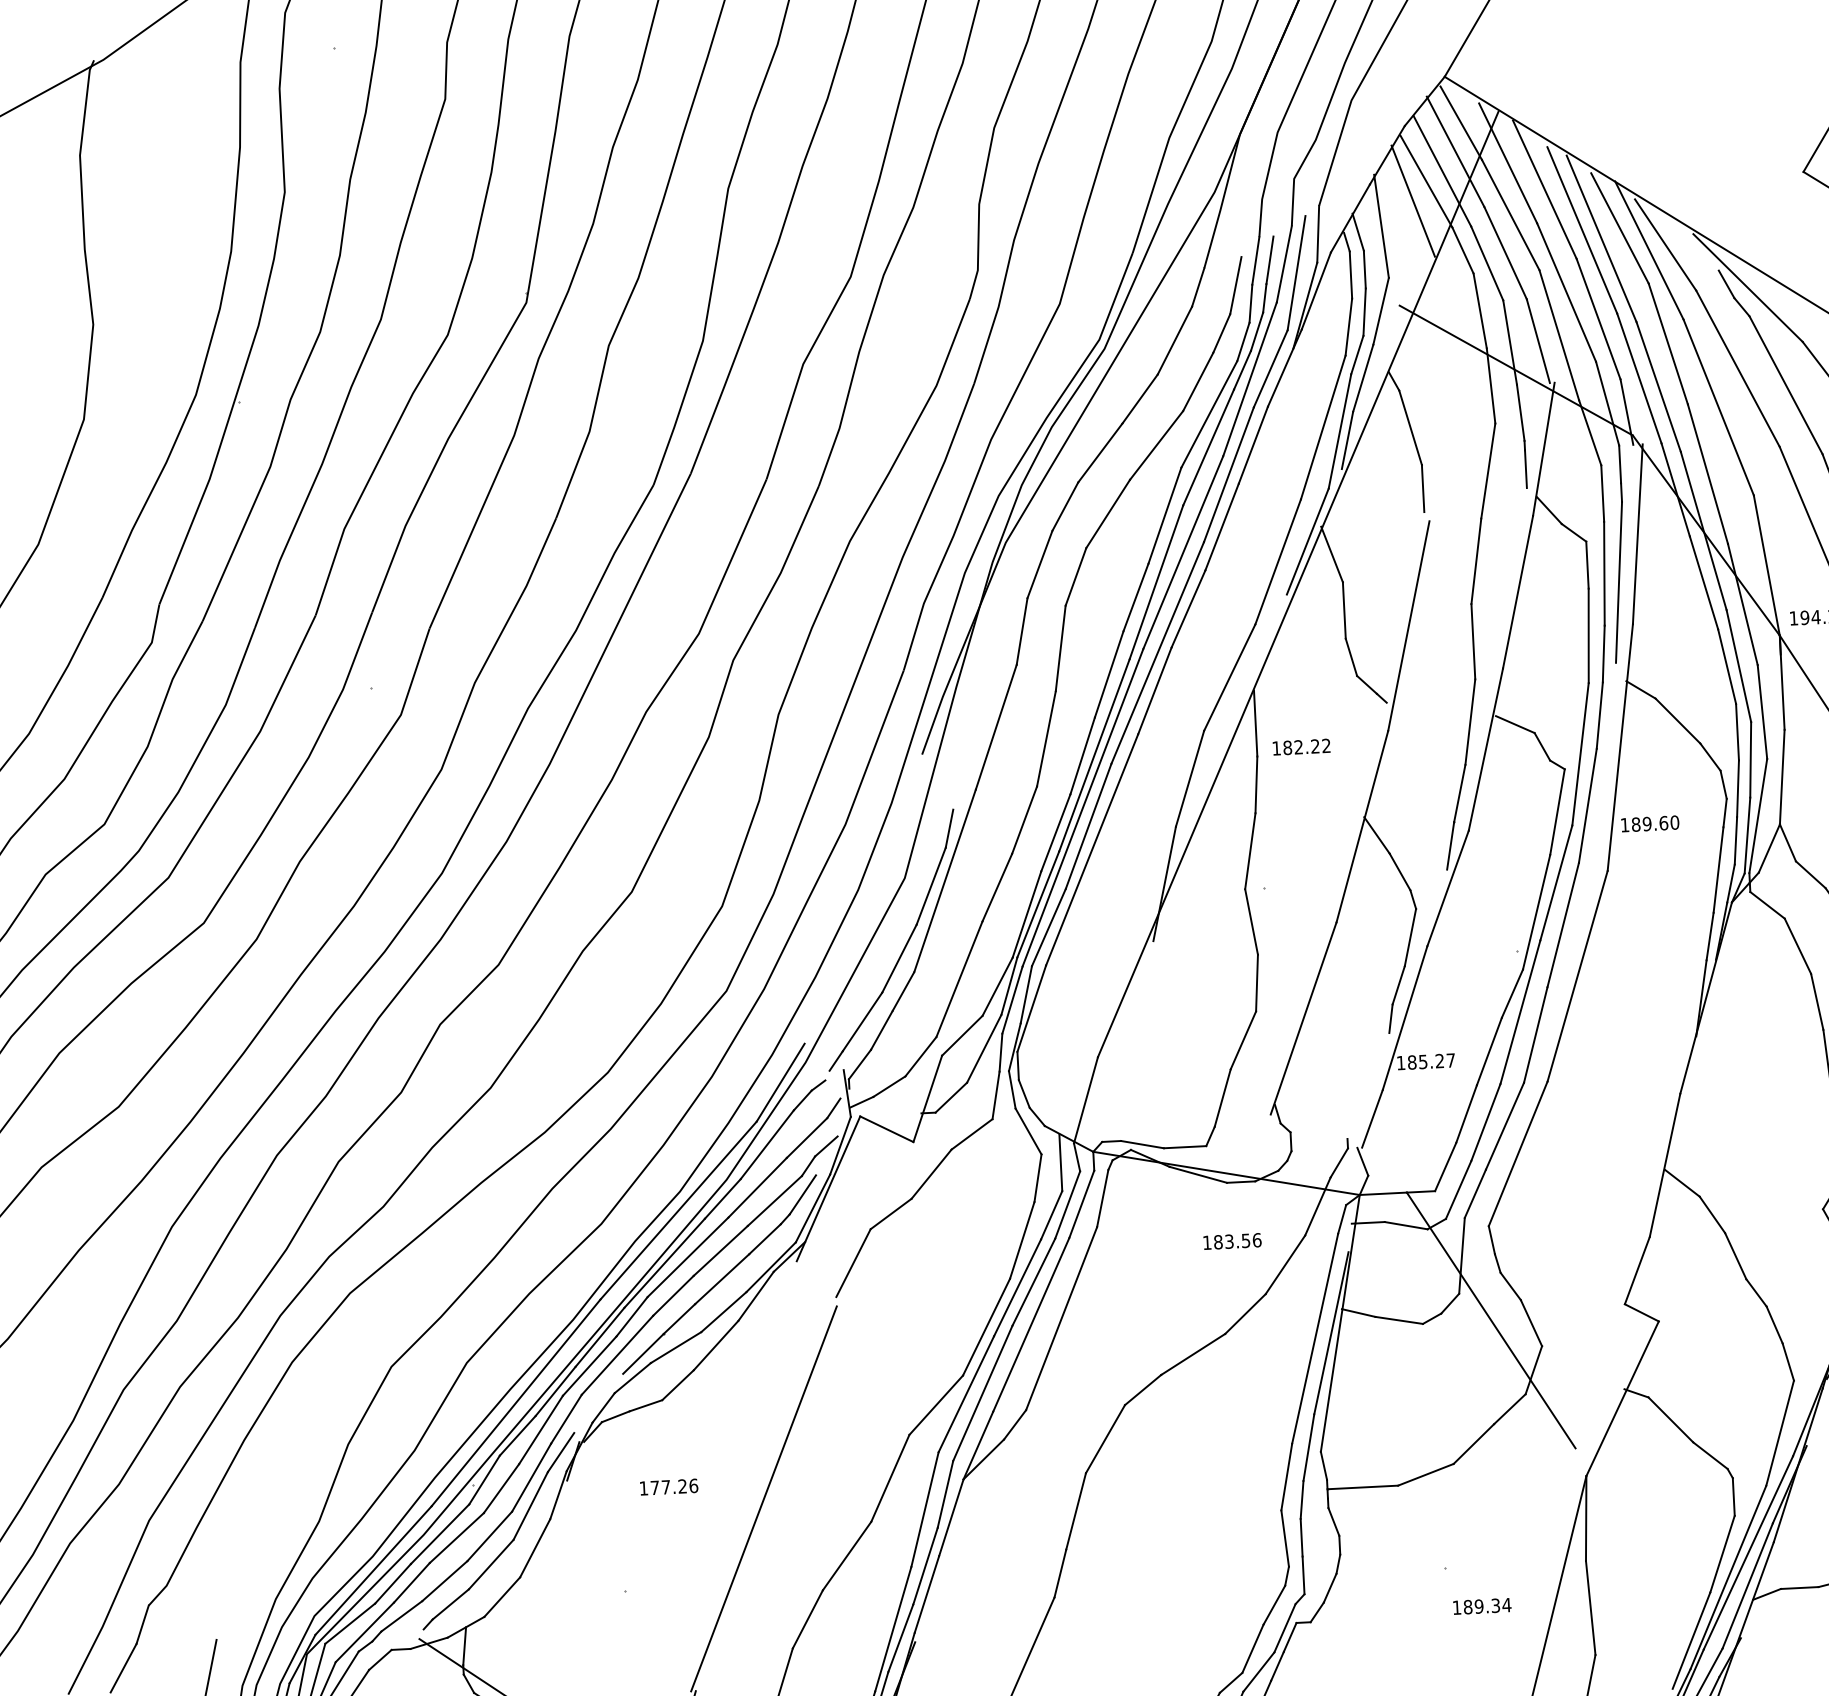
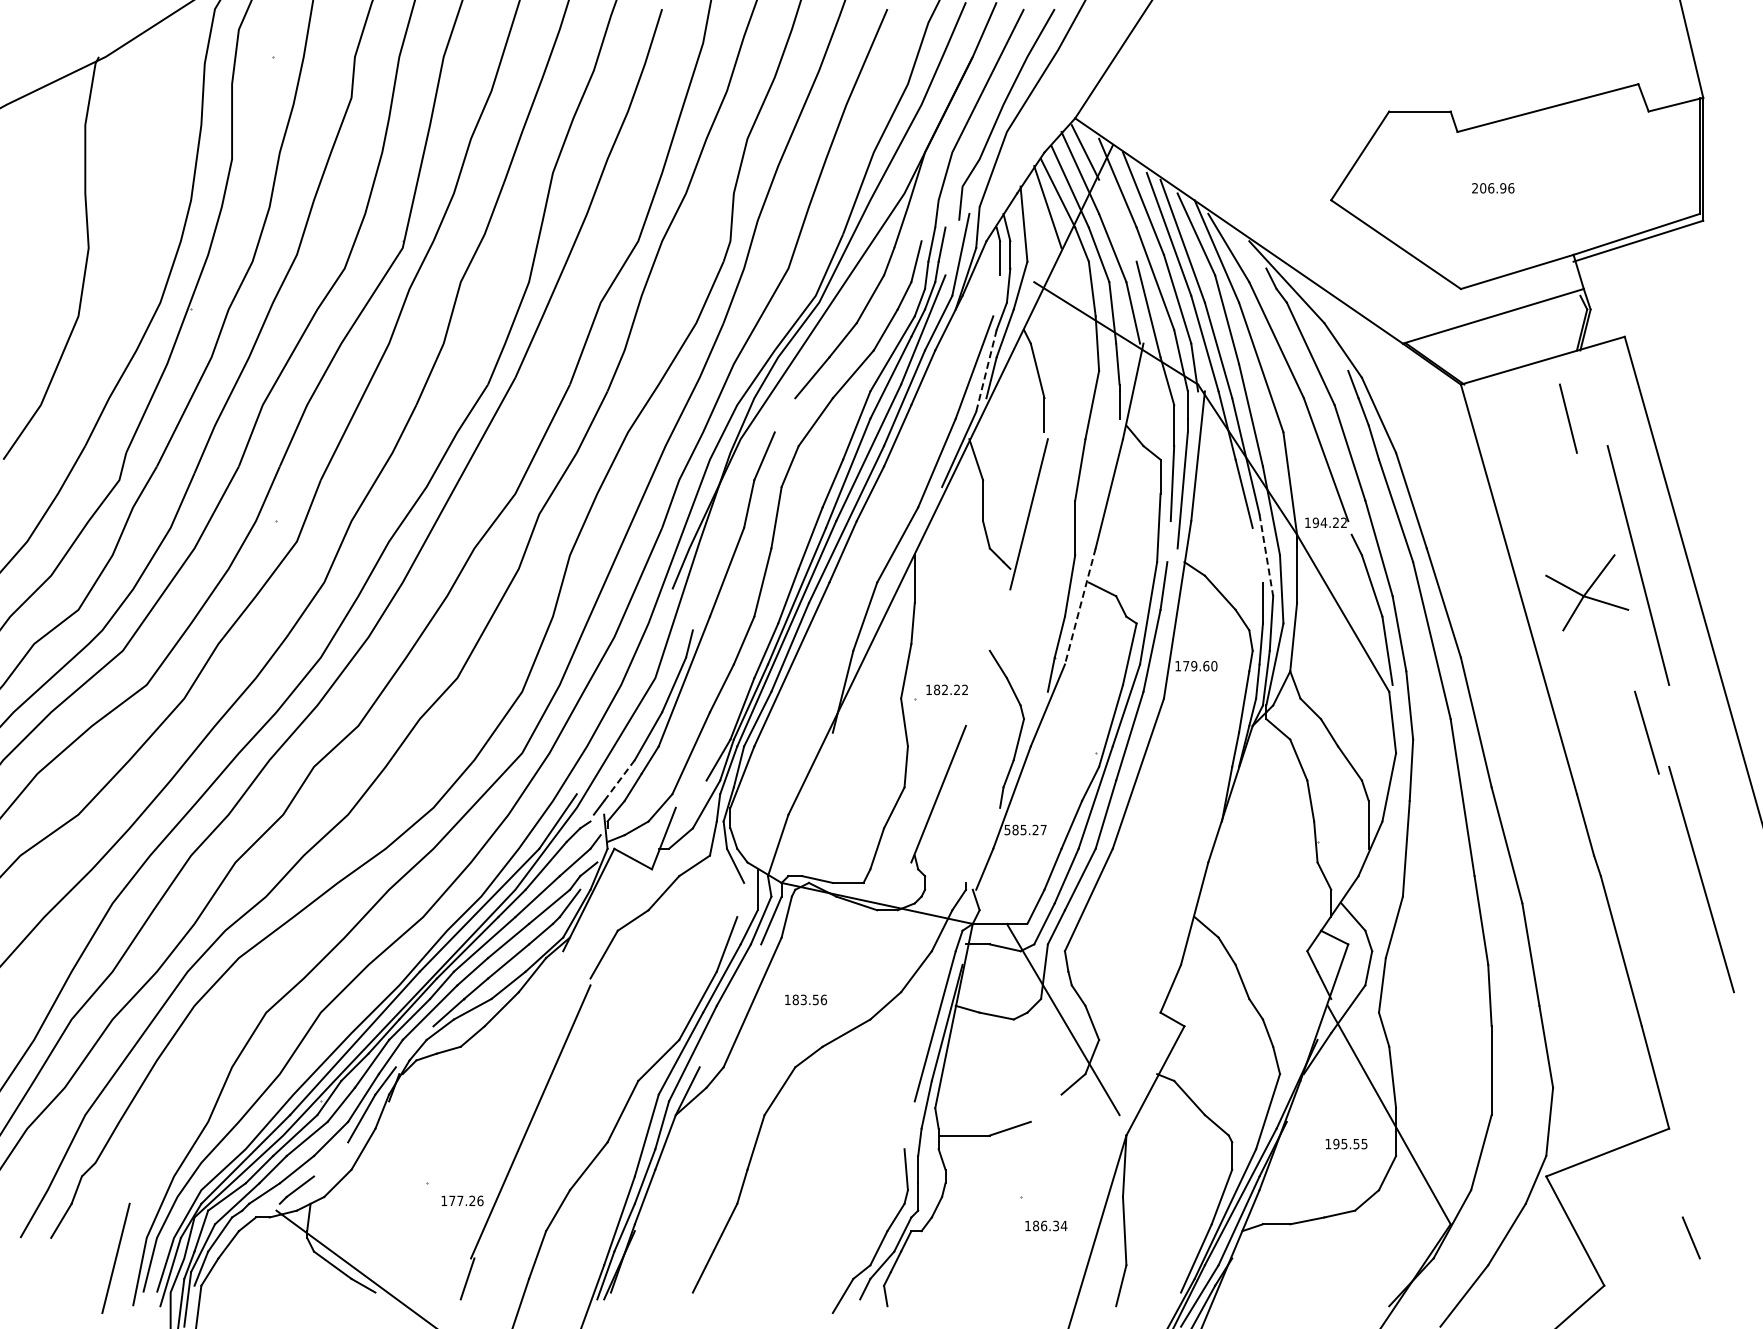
line: (1510, 214) -> (1117, 220), removed
line: (1284, 263) -> (952, 247), removed
line: (1348, 326) -> (996, 295), removed
line: (1340, 432) -> (986, 371), solid -> dashed
line: (1064, 506) -> (784, 415), removed
line: (1602, 653) -> (1168, 541), removed
line: (1726, 665) -> (1257, 554), removed
line: (1739, 666) -> (1266, 555), solid -> dashed
text: (1300, 746) -> (946, 689), moved
line: (1486, 749) -> (1080, 606), solid -> dashed
text: (1636, 825) -> (1186, 666), 189.60 -> 179.60
line: (1361, 826) -> (987, 657), removed
line: (862, 1021) -> (619, 780), solid -> dashed
line: (961, 1034) -> (690, 793), removed
text: (1401, 1063) -> (1007, 830), 185.27 -> 585.27
line: (1037, 1177) -> (740, 899), removed
text: (1233, 1240) -> (806, 999), moved
line: (1031, 1324) -> (730, 1005), removed
line: (1472, 1443) -> (1045, 1107), removed
line: (1286, 1477) -> (909, 1125), removed
text: (668, 1486) -> (462, 1200), moved
line: (491, 1564) -> (331, 1159), removed
text: (1479, 1605) -> (1044, 1225), 189.34 -> 186.34

